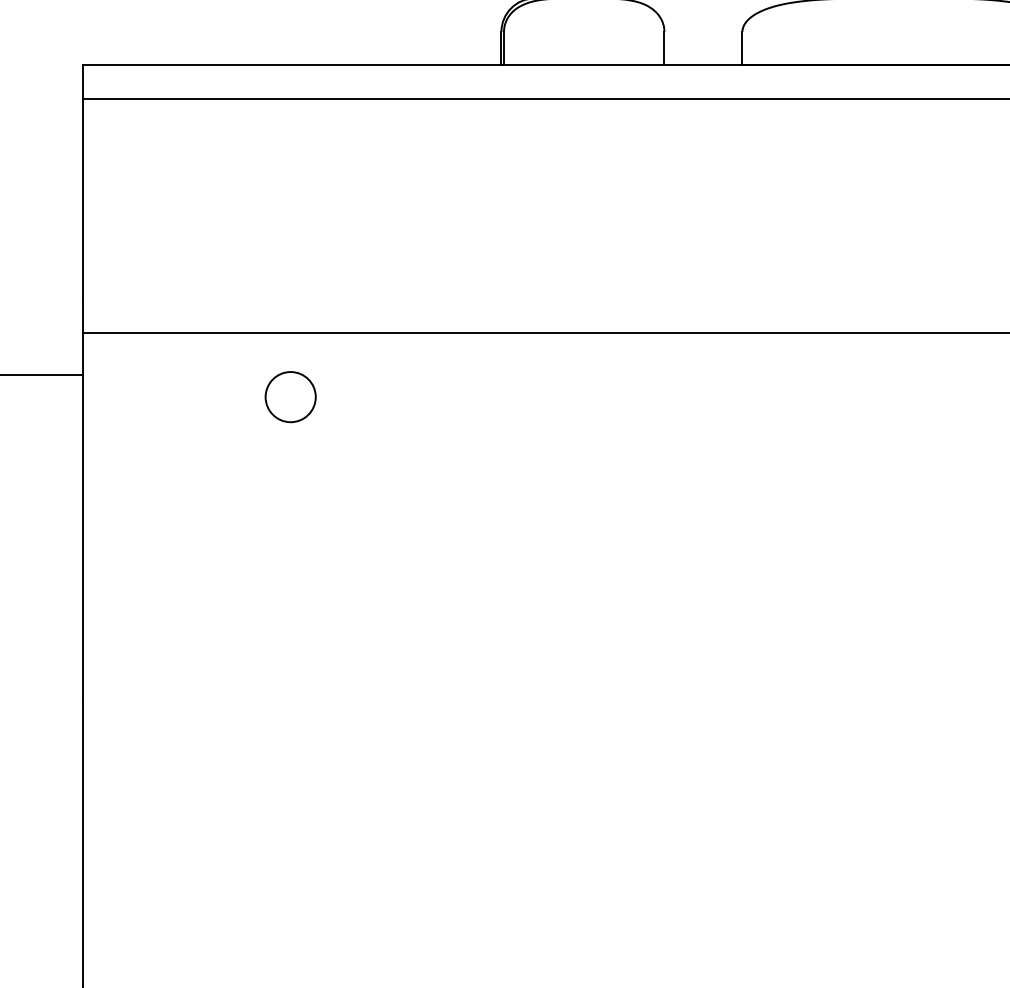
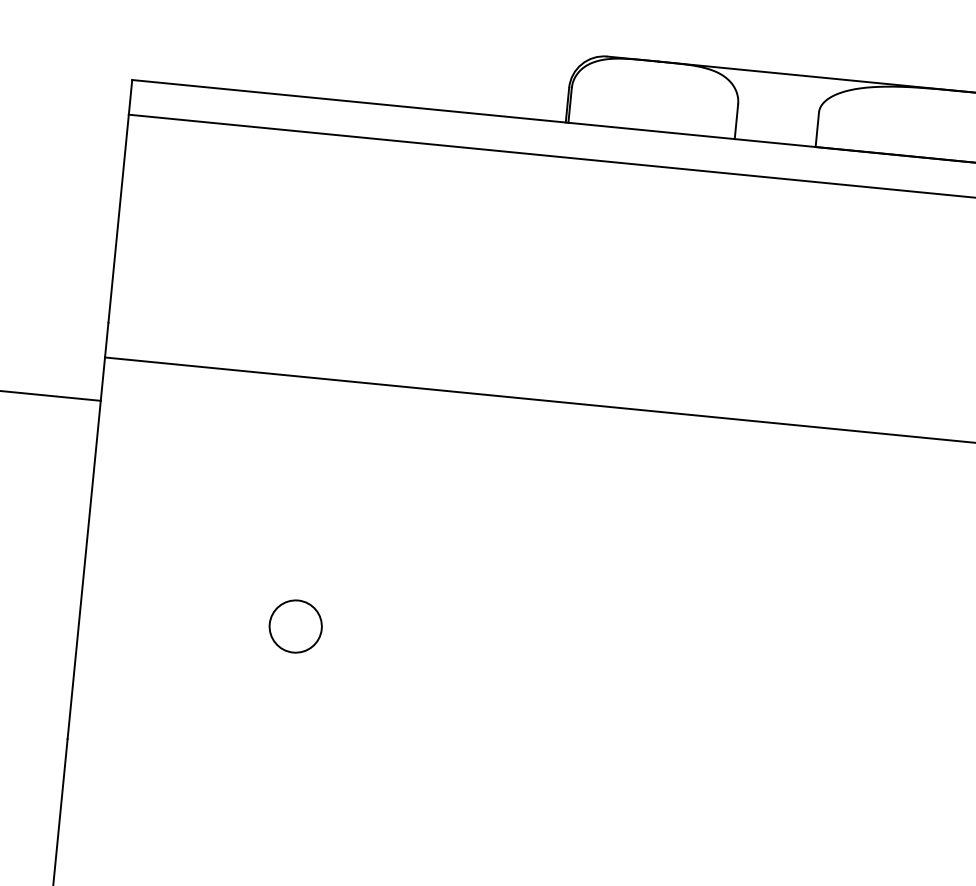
circle: (290, 397) -> (295, 626), moved

